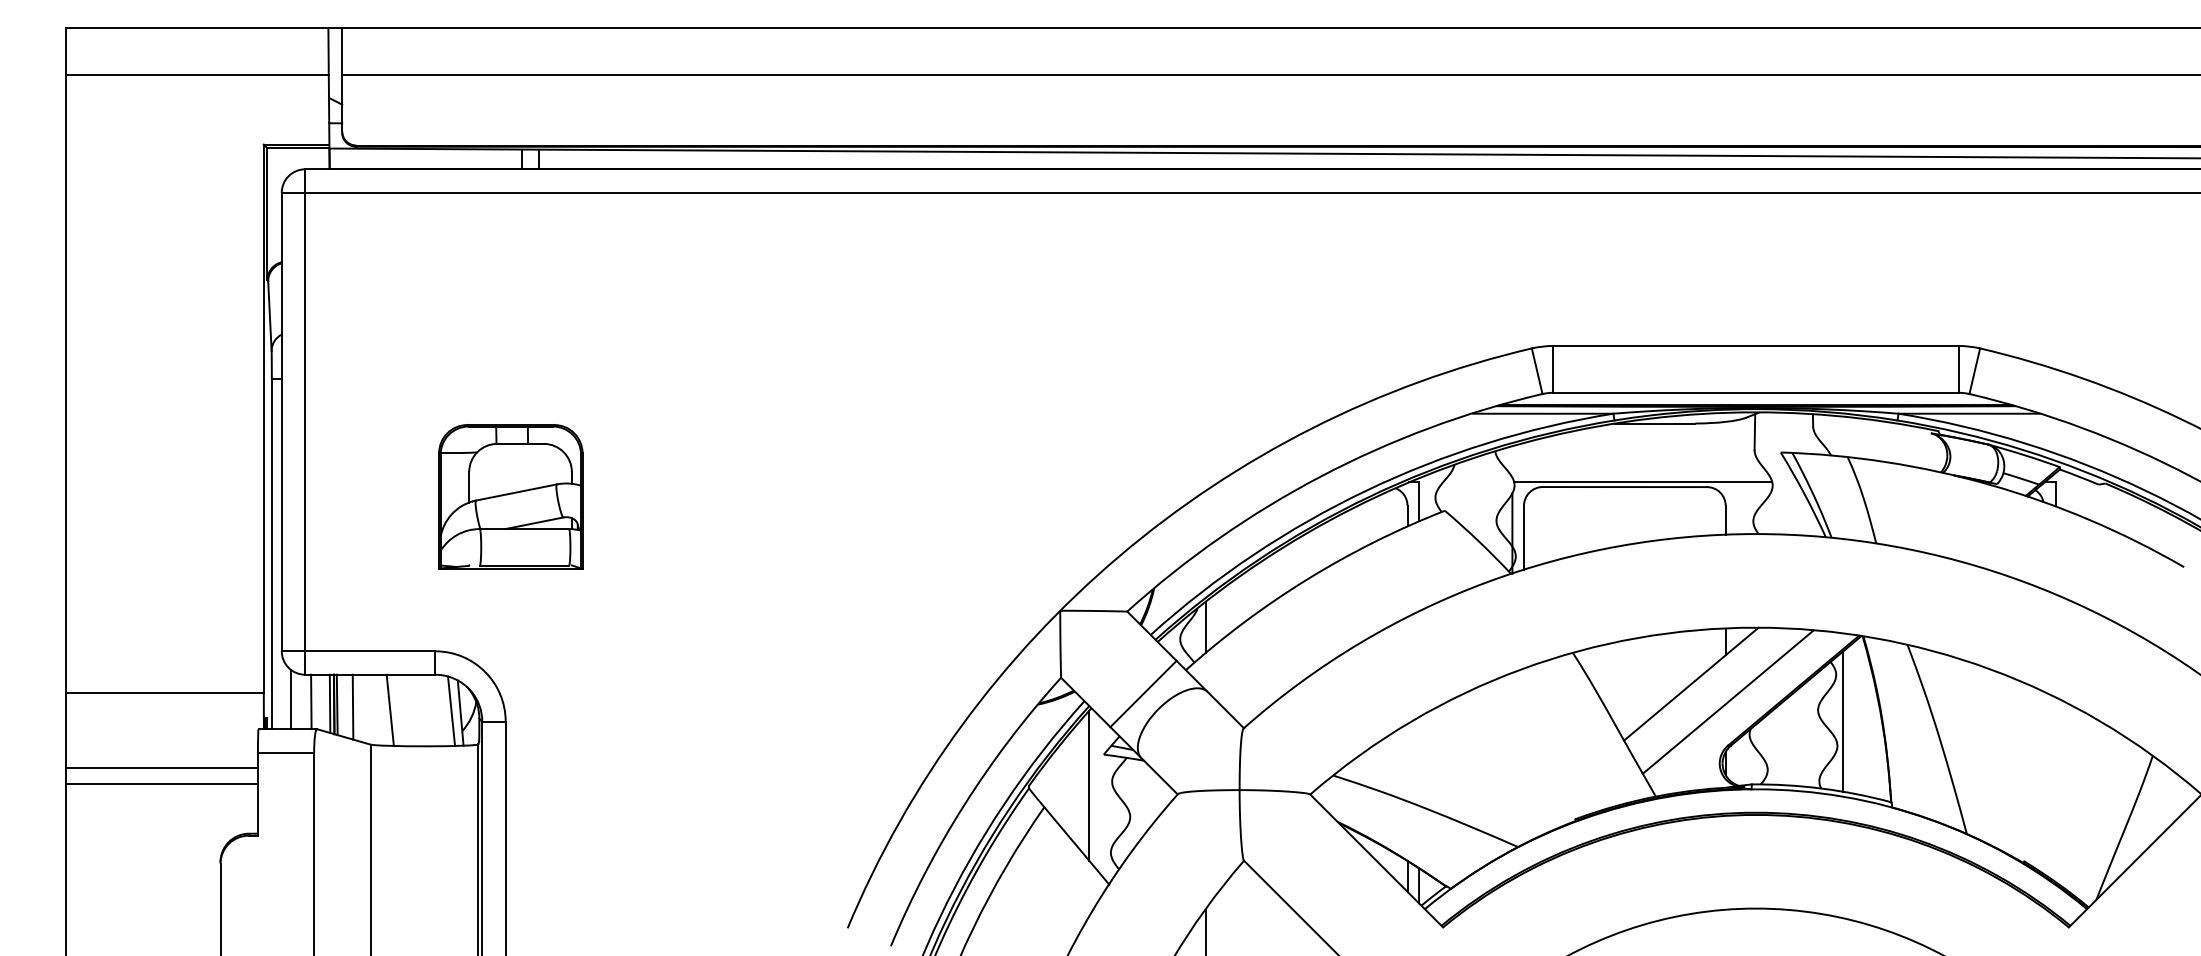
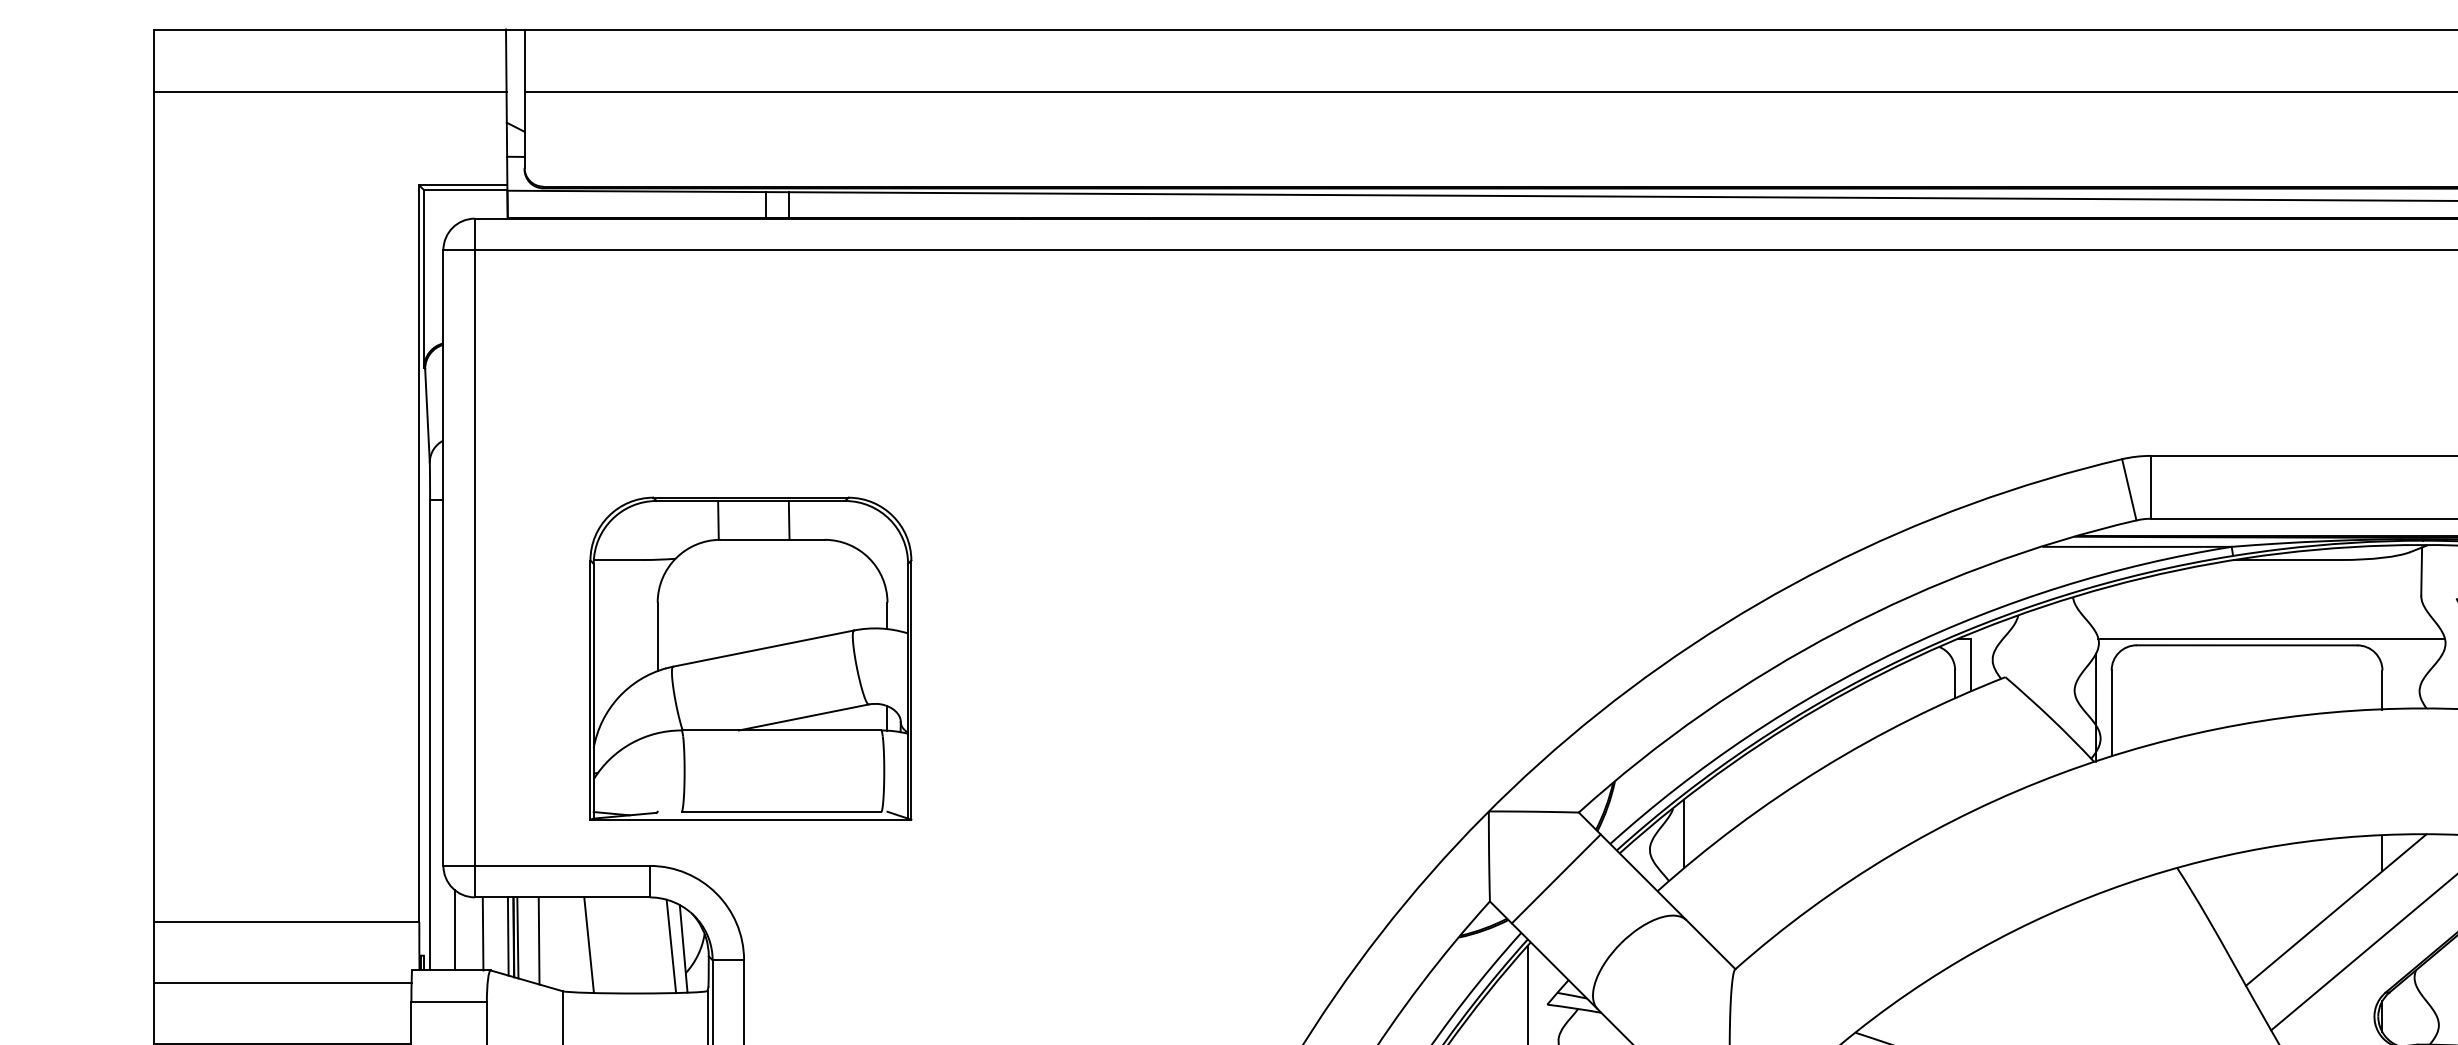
part: (510, 496) -> (750, 658), size x1.67
line: (1143, 693) -> (1556, 878), moved
line: (162, 767) -> (283, 982), moved

